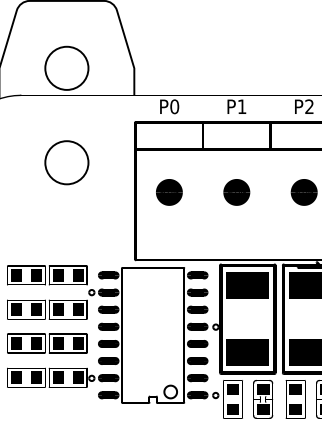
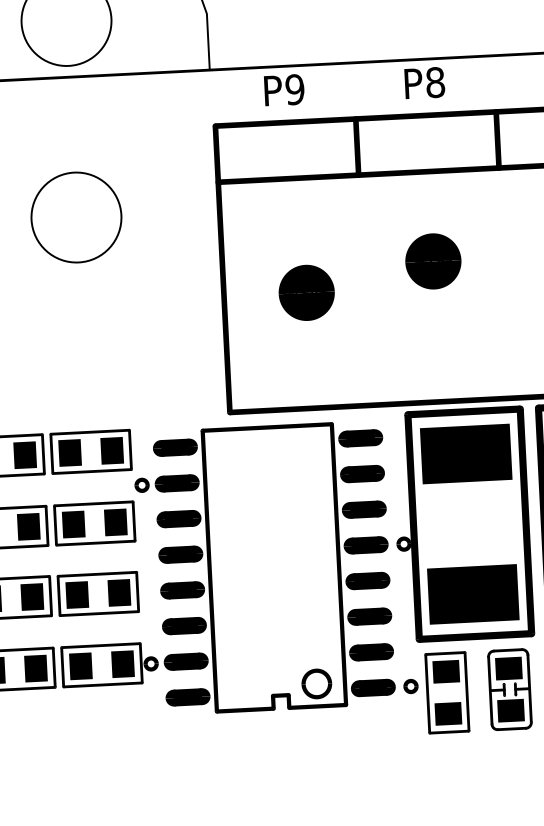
text: (174, 106) -> (294, 89), P0 -> P9
text: (241, 106) -> (434, 81), P1 -> P8
text: (169, 192) -> (307, 293), moved

